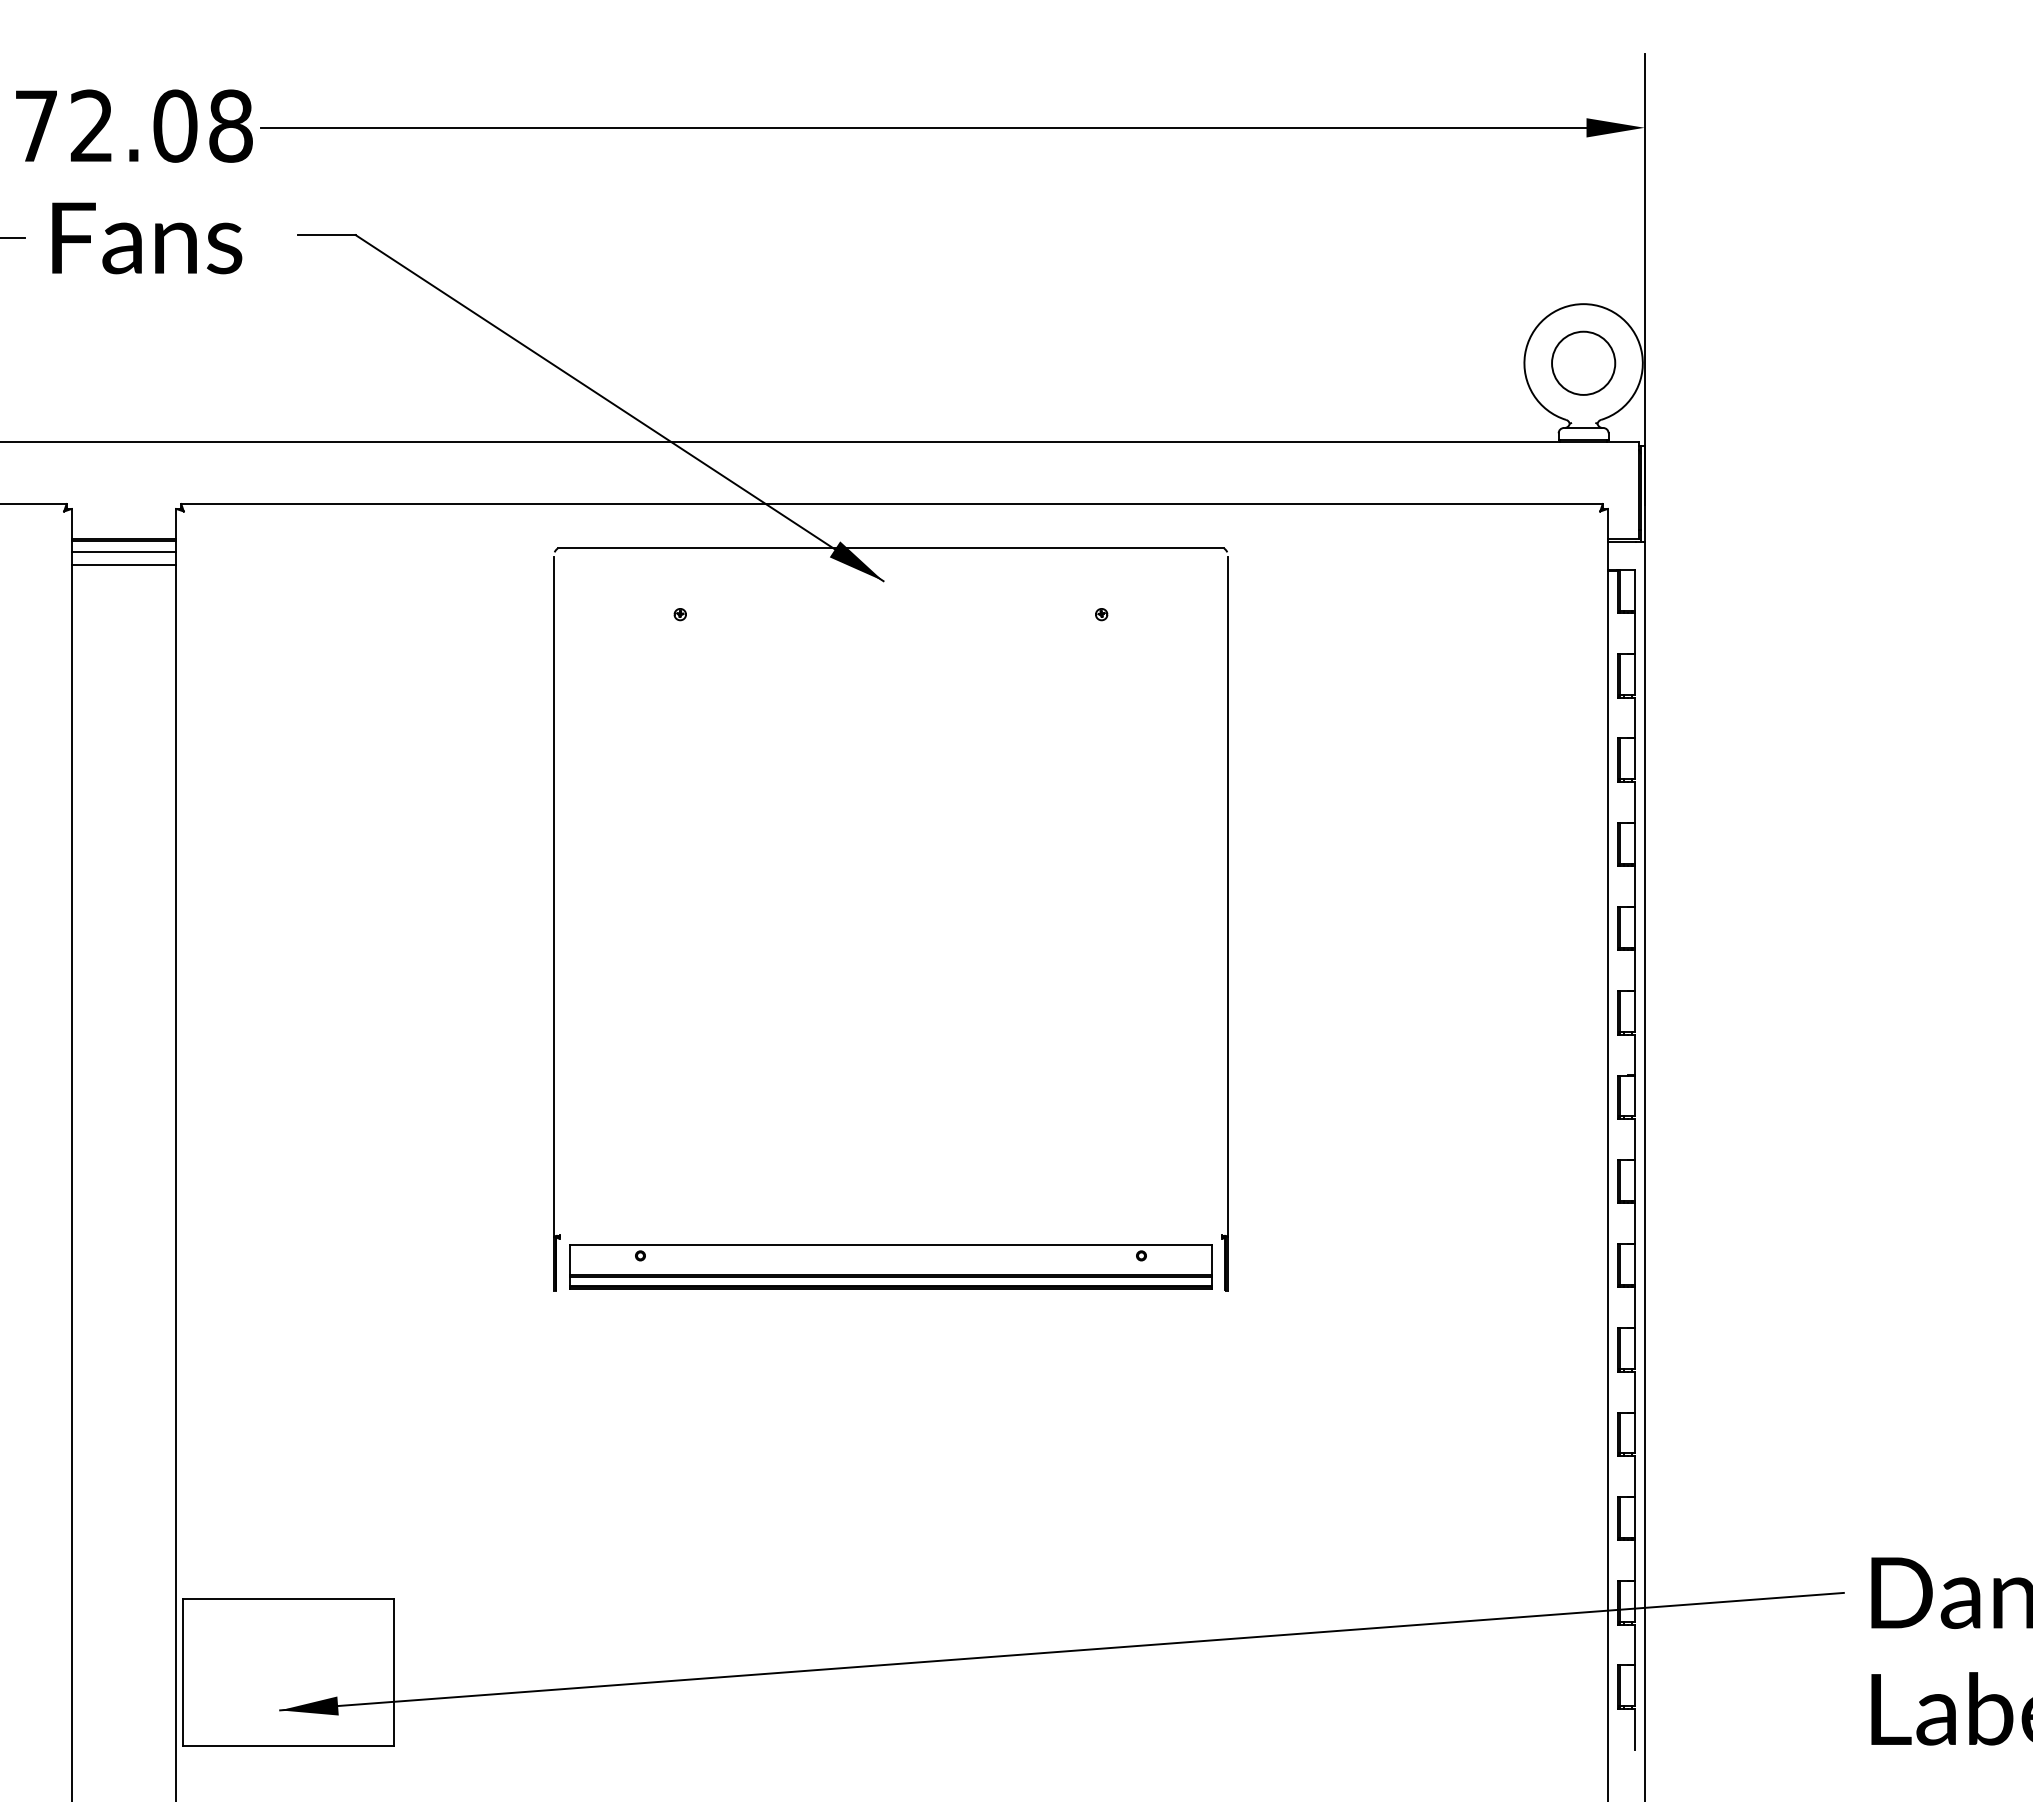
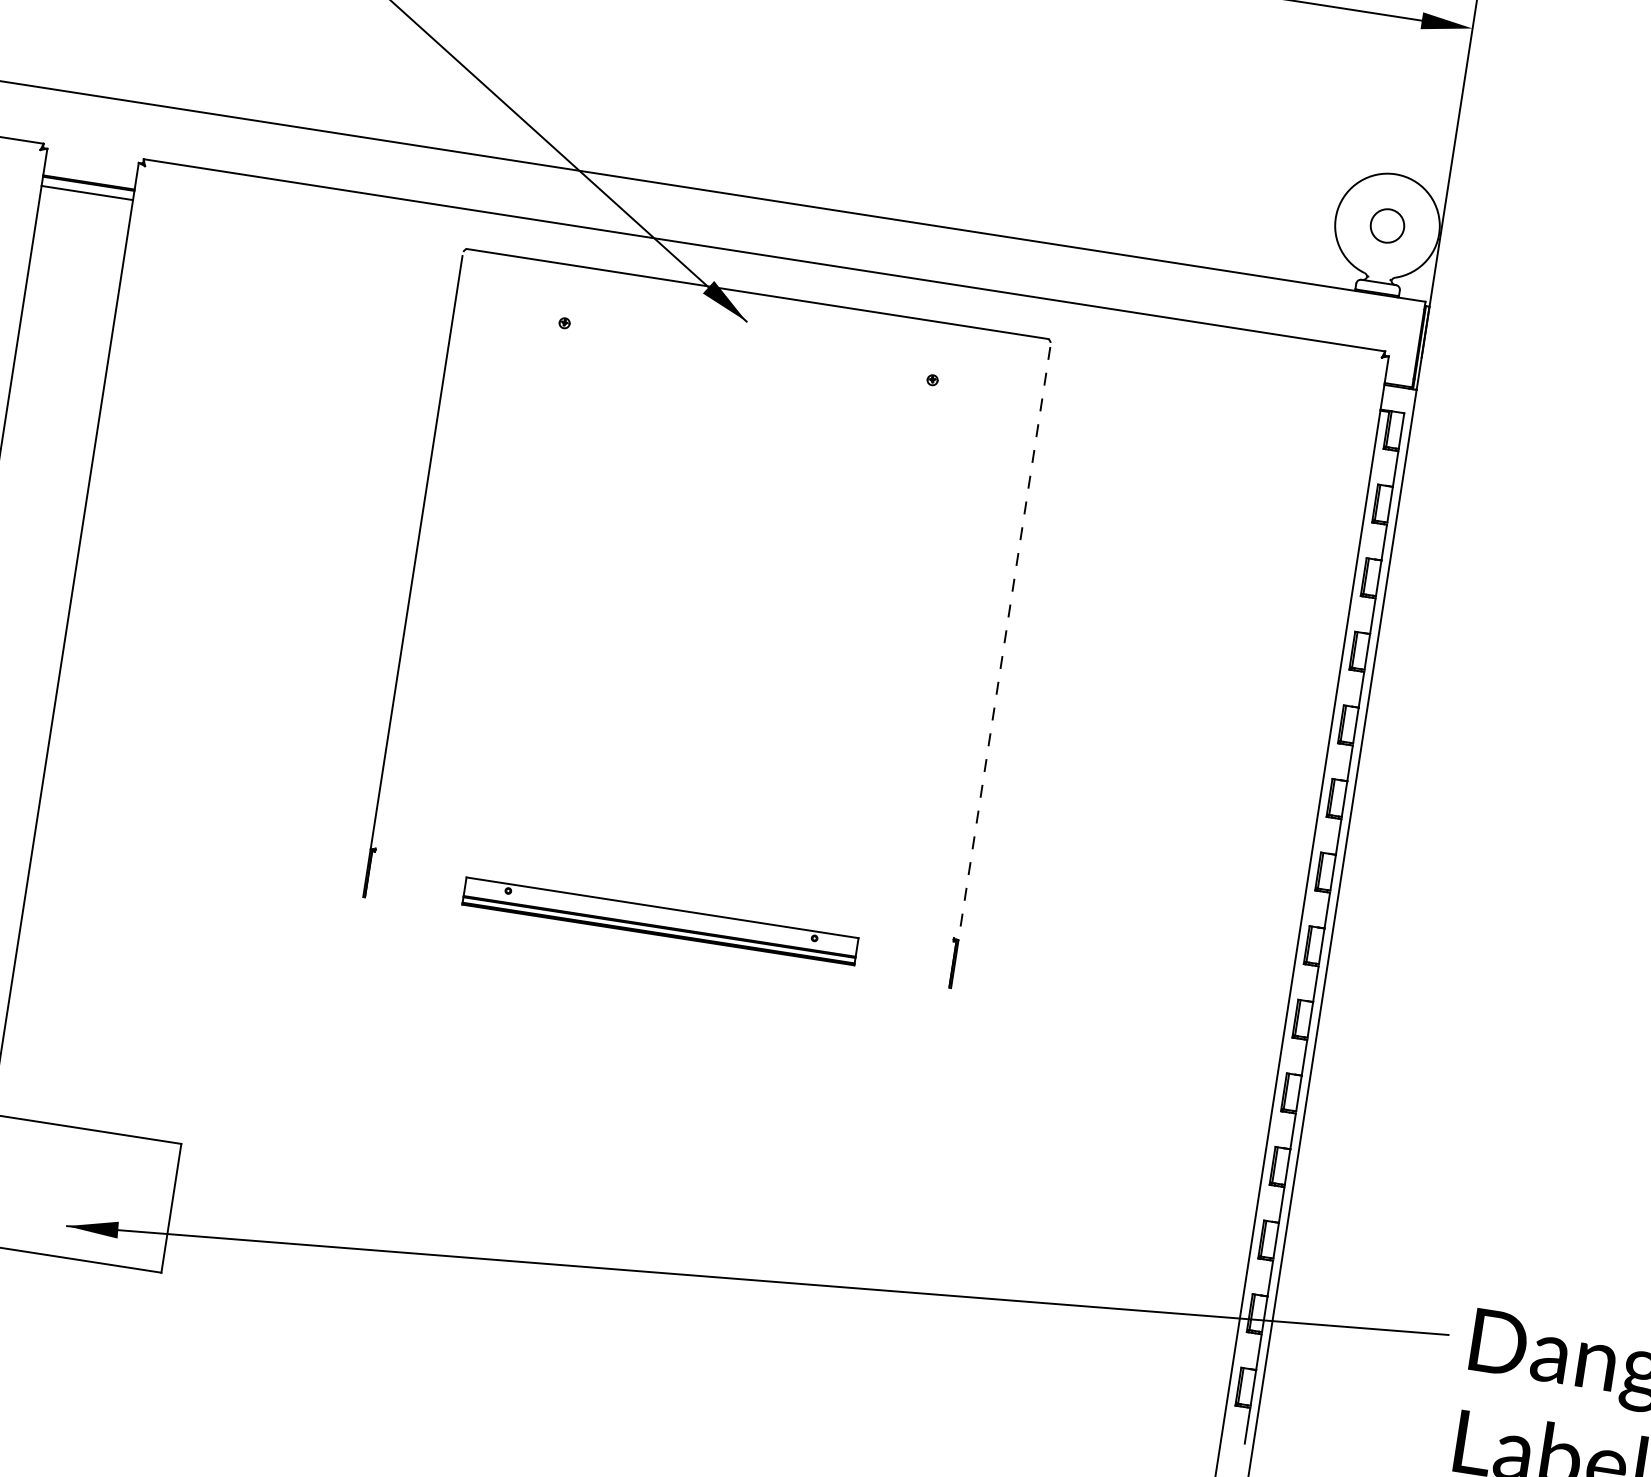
circle: (1583, 362) -> (1387, 225), size x0.6
line: (123, 564) -> (85, 204), removed
line: (1227, 896) -> (1004, 643), solid -> dashed
part: (890, 1266) -> (660, 921), size x0.7

